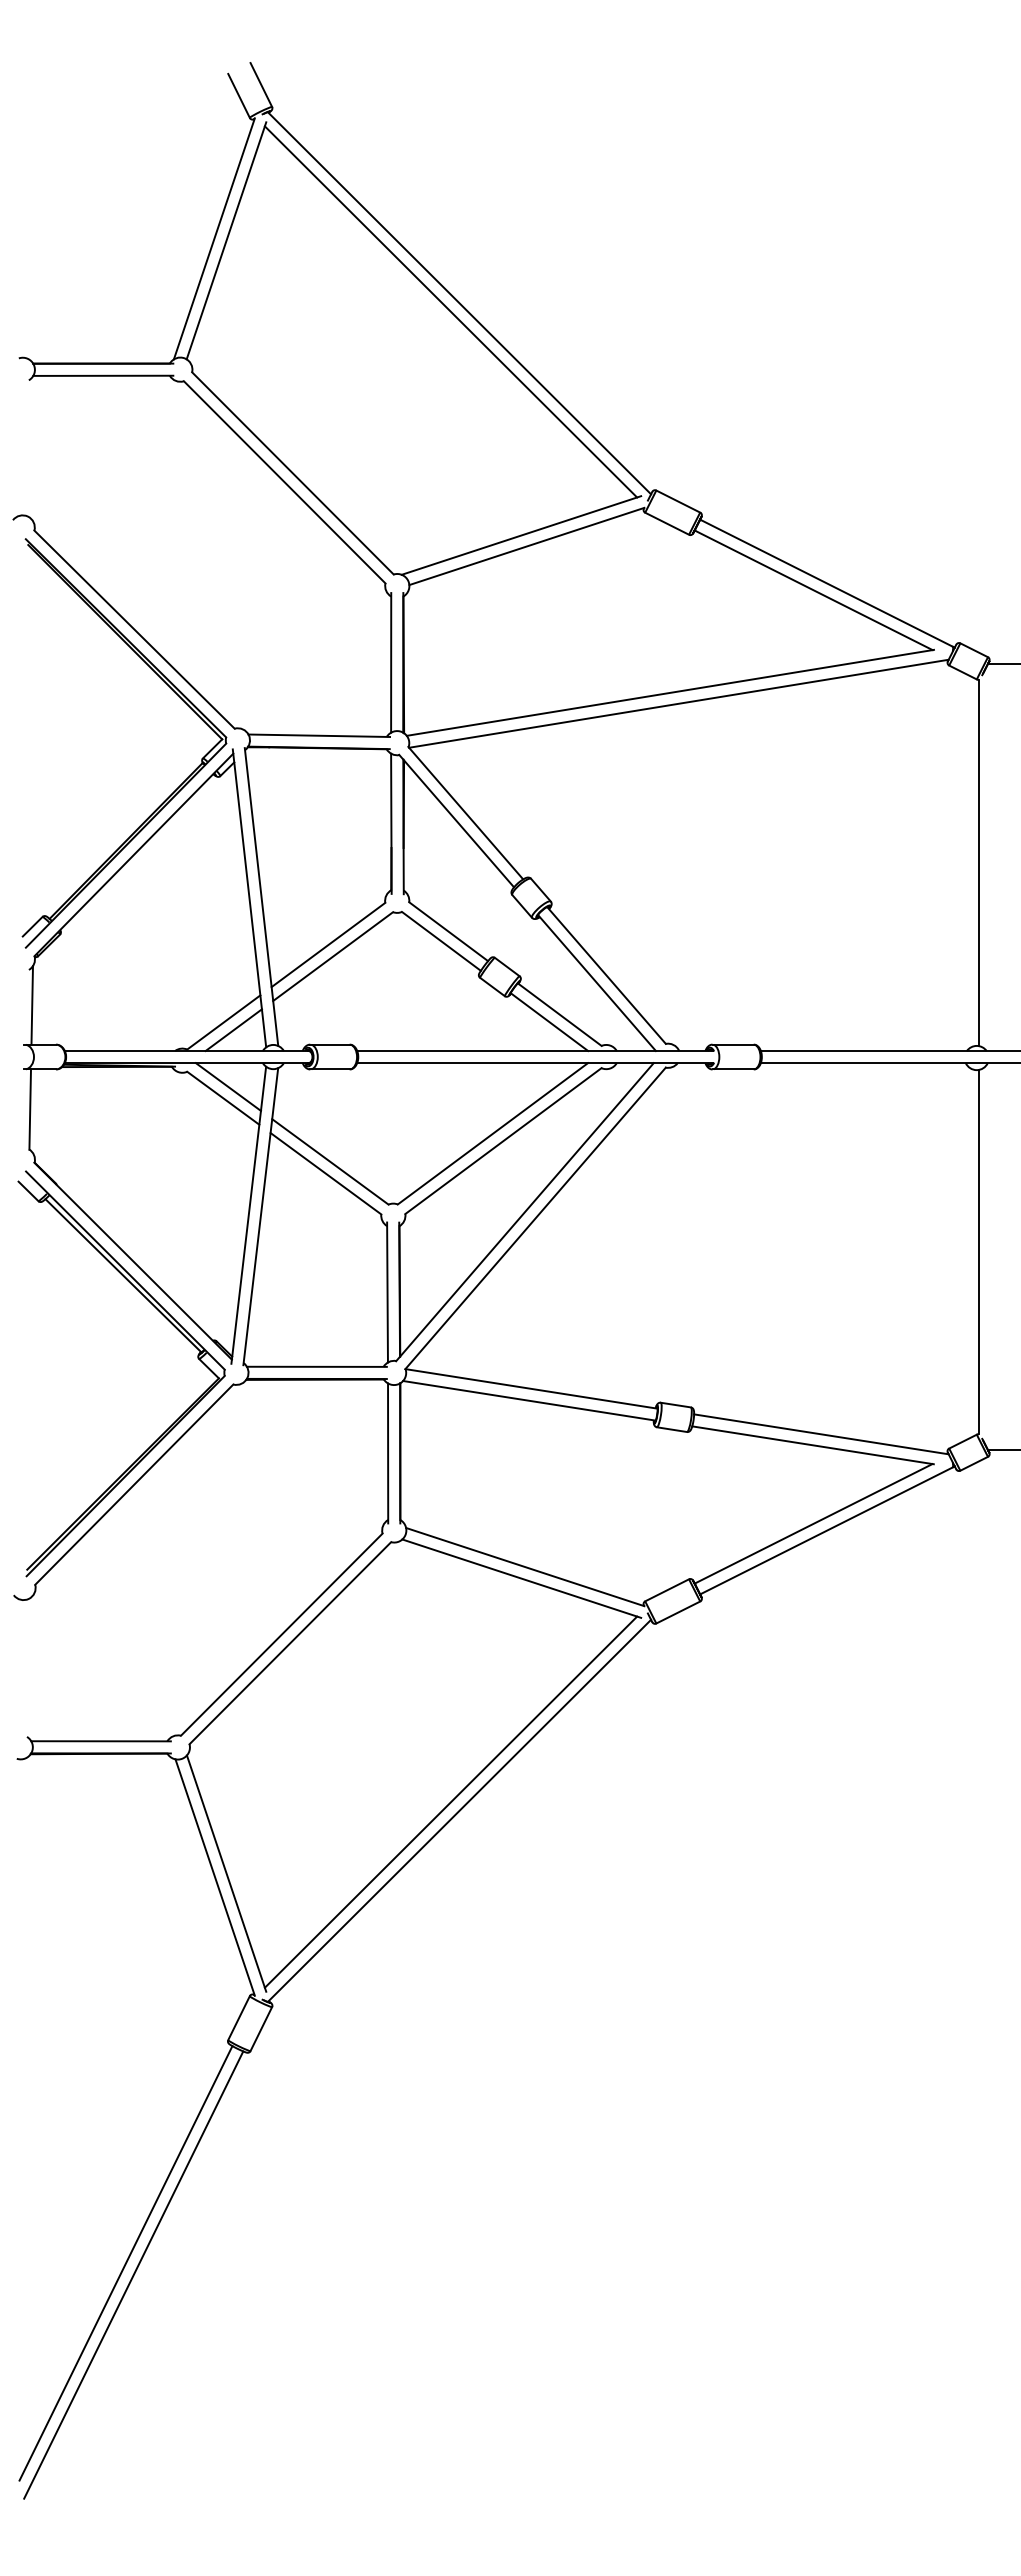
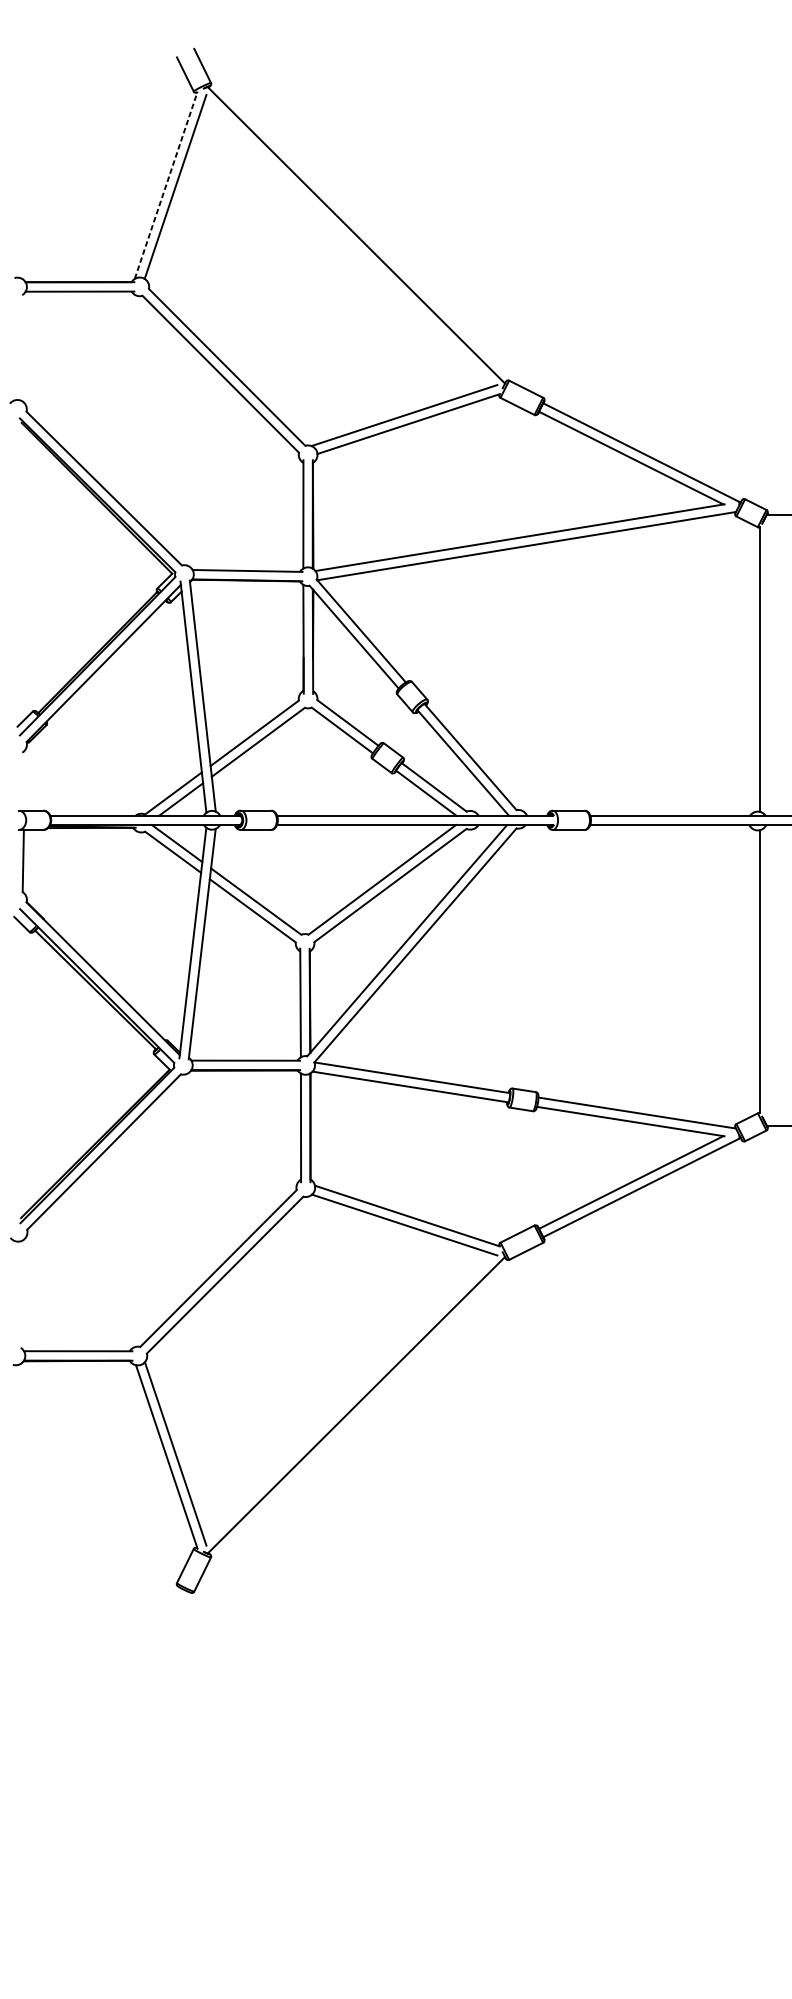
line: (214, 238) -> (166, 185), solid -> dashed
line: (450, 311) -> (349, 241), removed
line: (32, 1005) -> (25, 780), removed
line: (450, 1801) -> (349, 1397), removed
line: (125, 2263) -> (97, 1756), removed
line: (133, 2274) -> (103, 1765), removed

